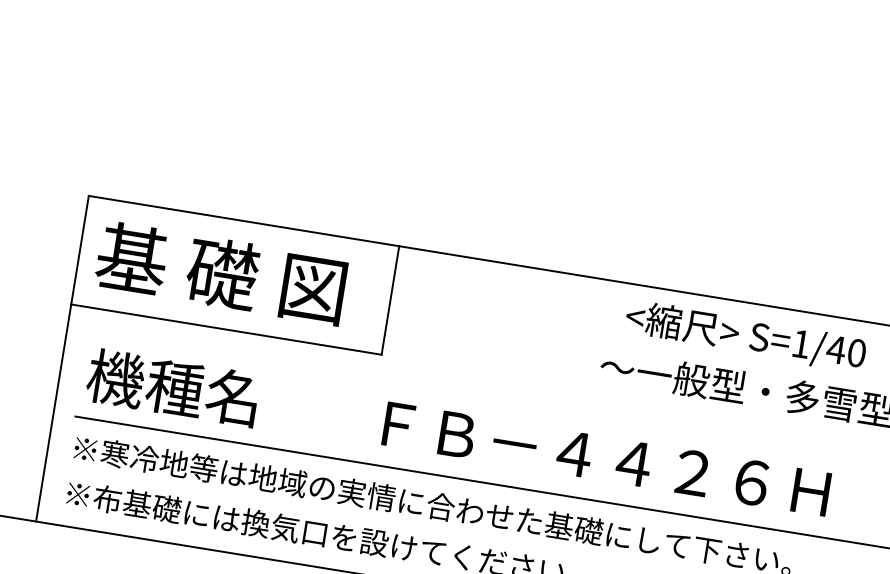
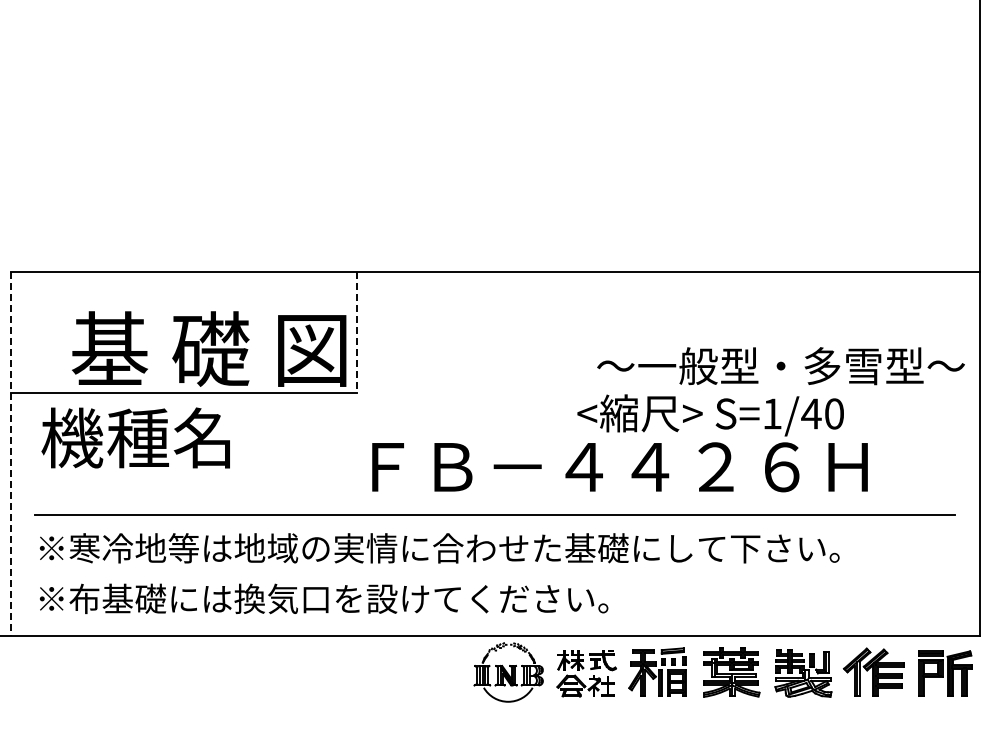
text: (221, 272) -> (209, 348), moved
line: (390, 300) -> (357, 332), solid -> dashed
text: (745, 336) -> (710, 415), moved
line: (62, 358) -> (10, 453), solid -> dashed
text: (172, 387) -> (135, 437), moved

